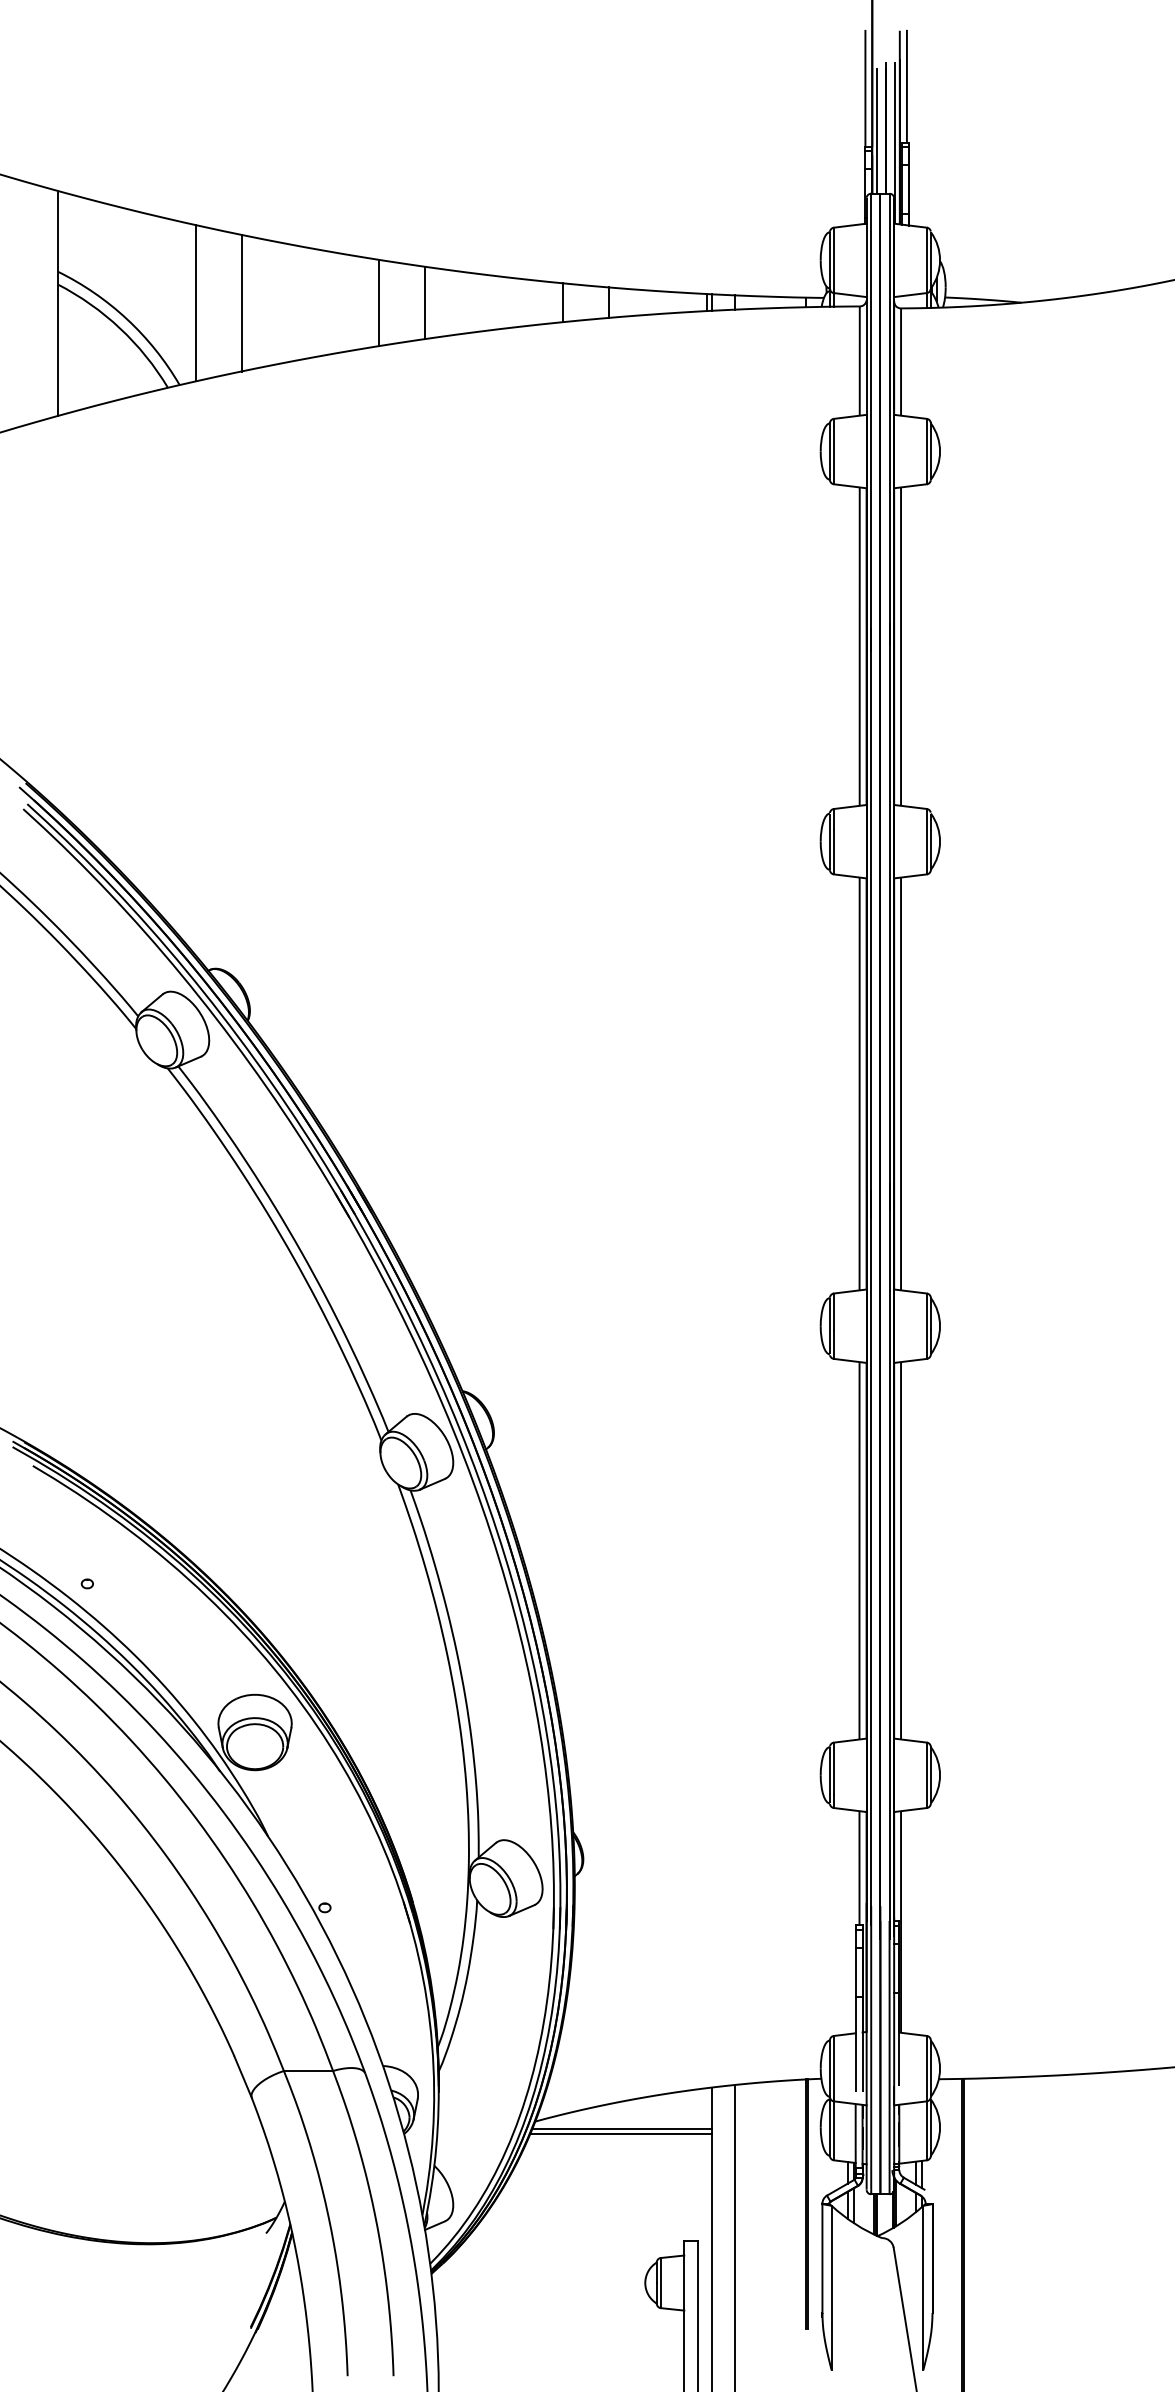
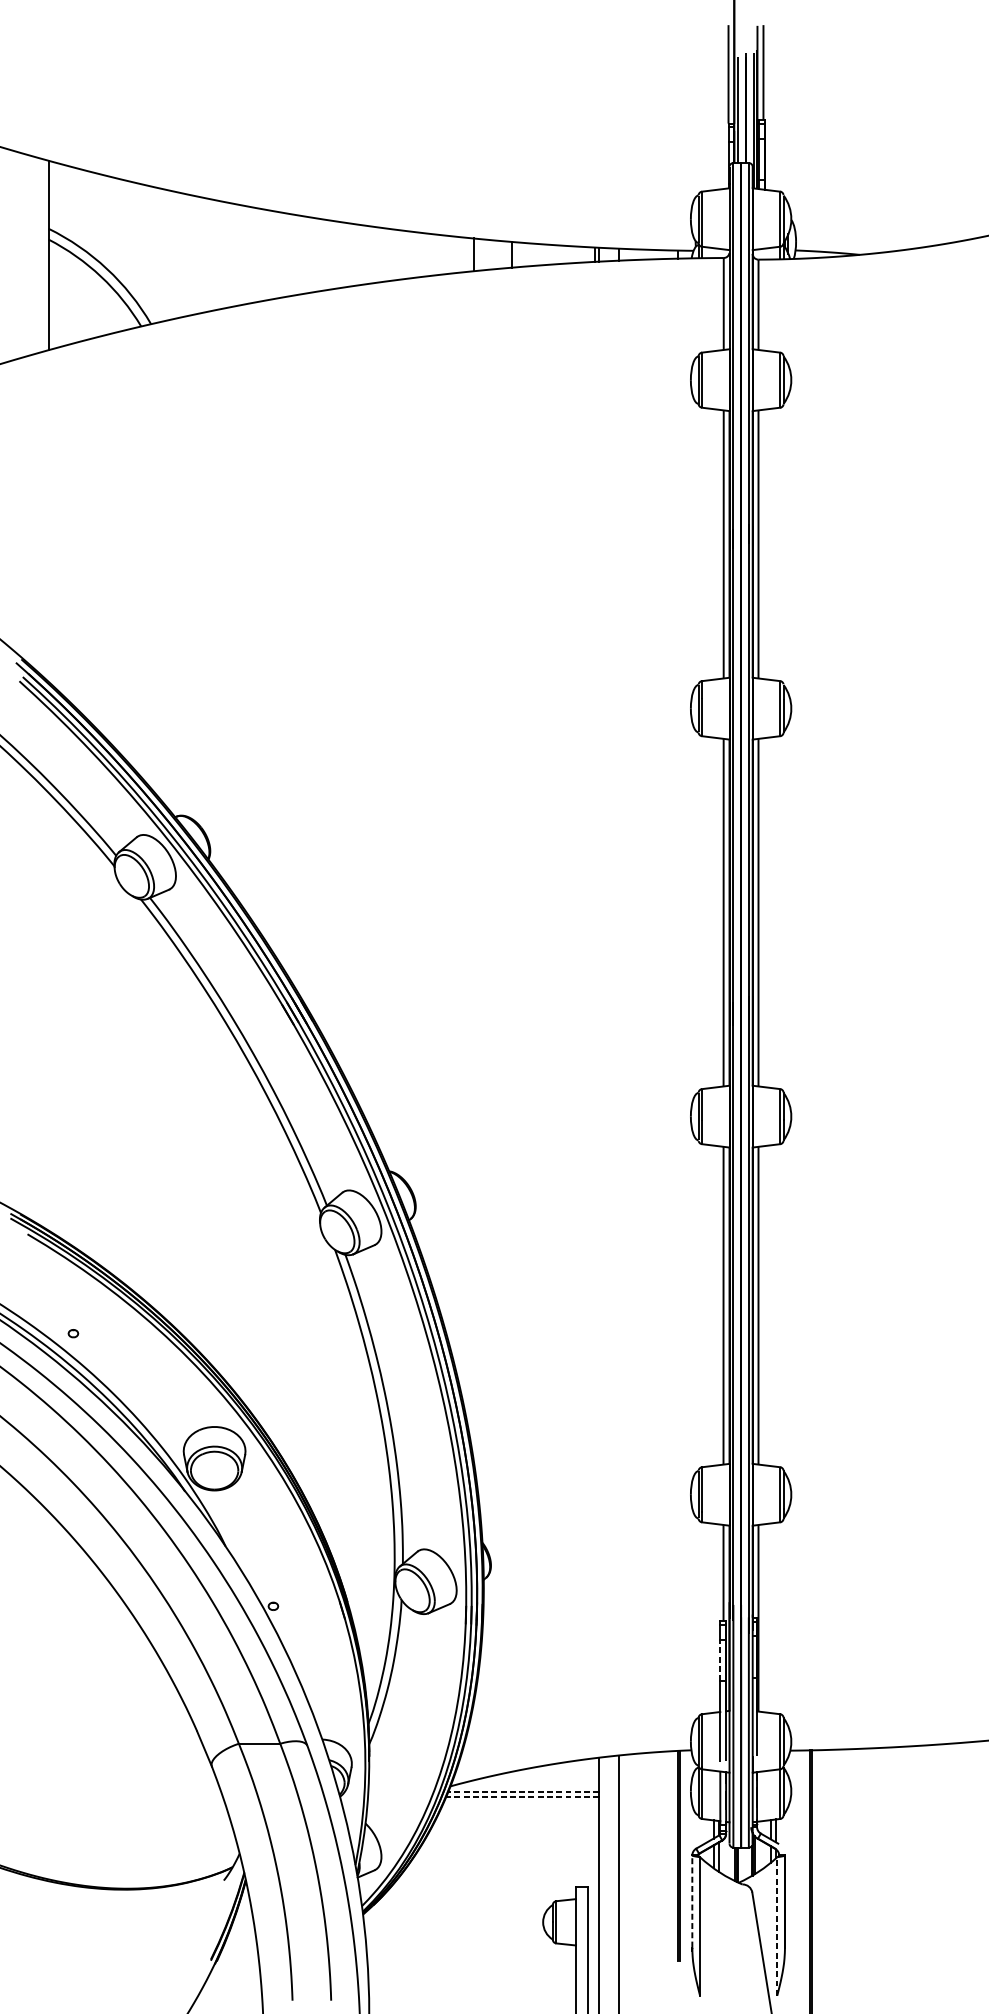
line: (241, 302) -> (203, 254), removed
line: (379, 302) -> (319, 254), removed
line: (425, 302) -> (358, 254), removed
line: (195, 303) -> (164, 255), removed
line: (855, 1972) -> (720, 1660), solid -> dashed
line: (622, 2128) -> (523, 1792), solid -> dashed
line: (620, 2134) -> (522, 1797), solid -> dashed
line: (822, 2258) -> (692, 1901), solid -> dashed
line: (923, 2287) -> (777, 1926), solid -> dashed

